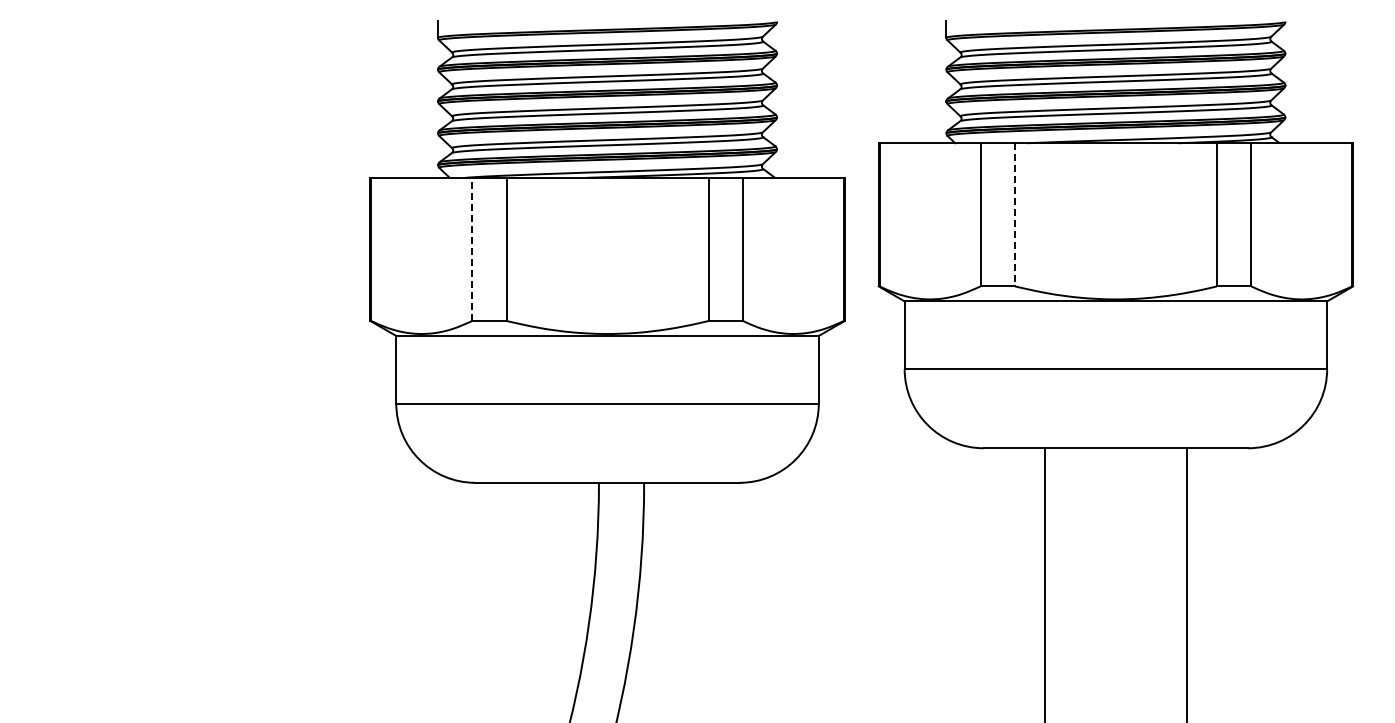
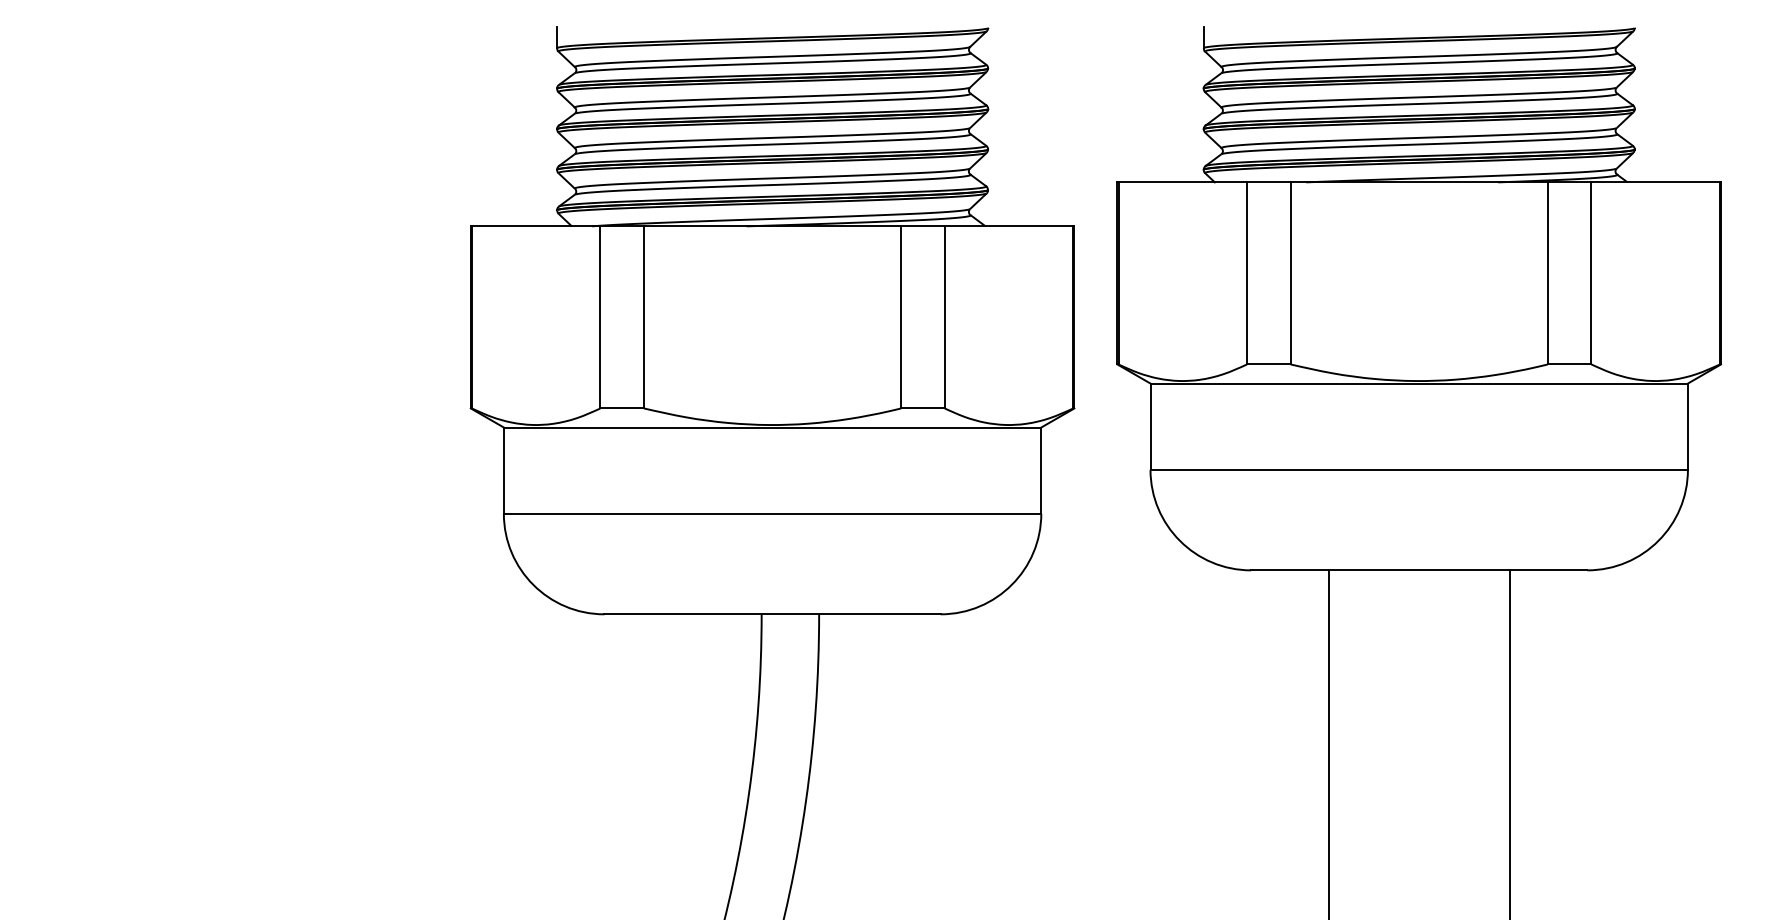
line: (1014, 214) -> (1290, 273), dashed -> solid
line: (472, 249) -> (600, 317), dashed -> solid

